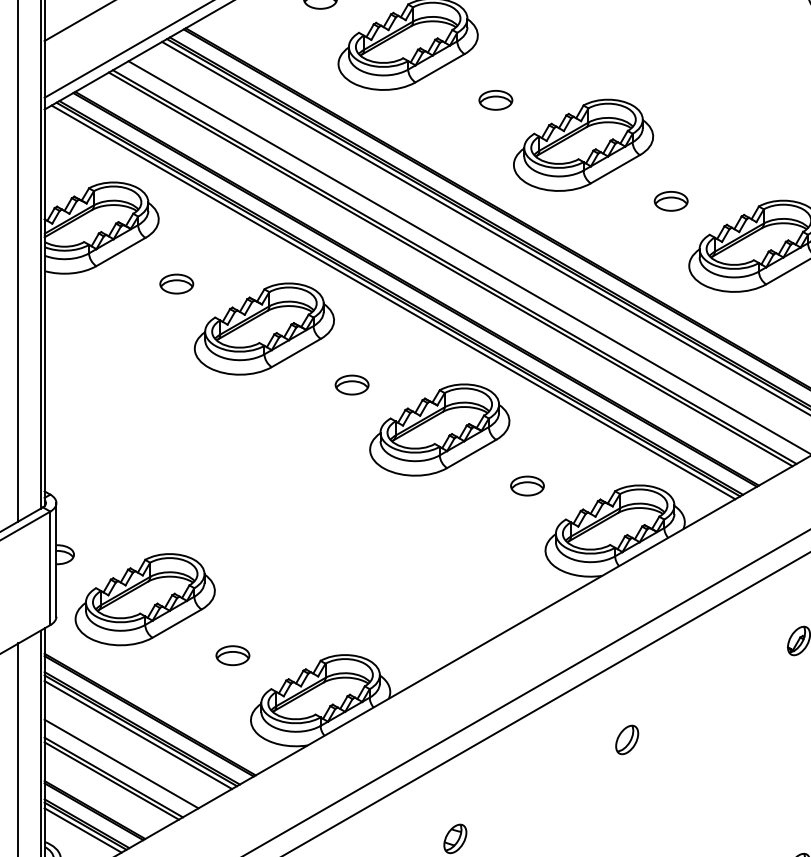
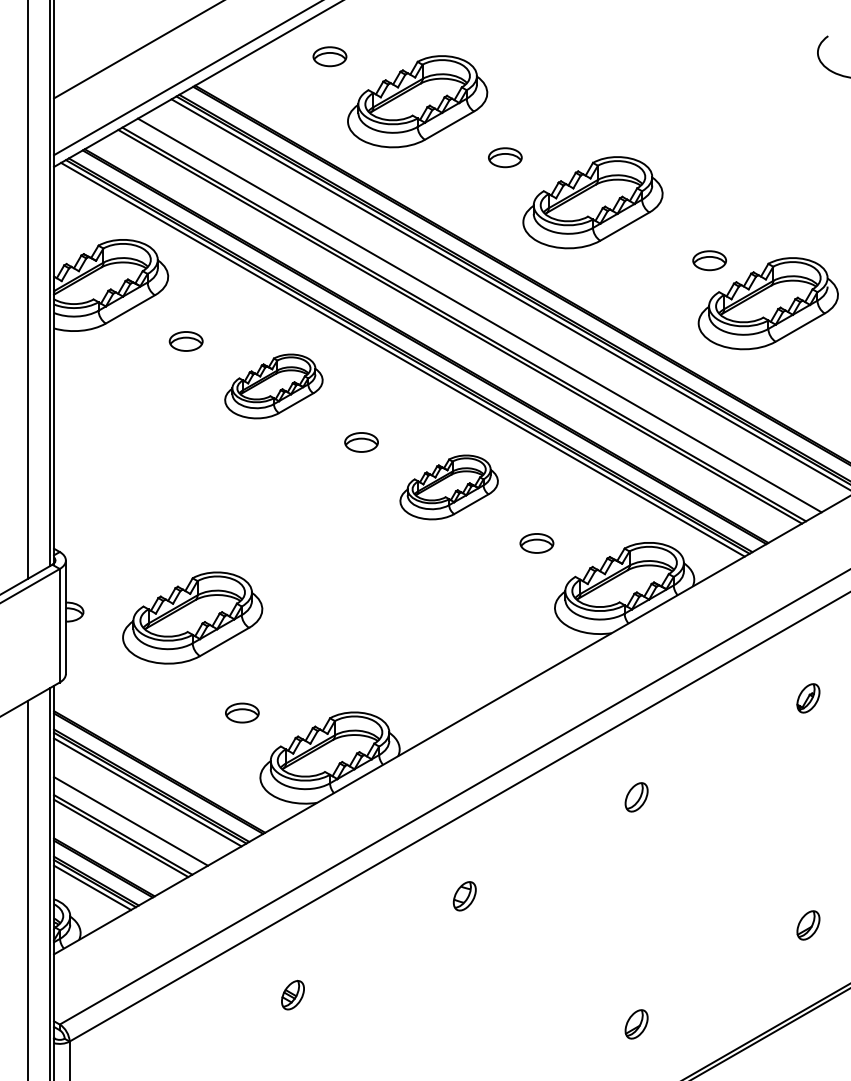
part: (671, 201) -> (709, 260), moved
part: (264, 329) -> (273, 386), size x0.7
part: (439, 430) -> (448, 487), size x0.7
part: (145, 599) -> (192, 617), moved

